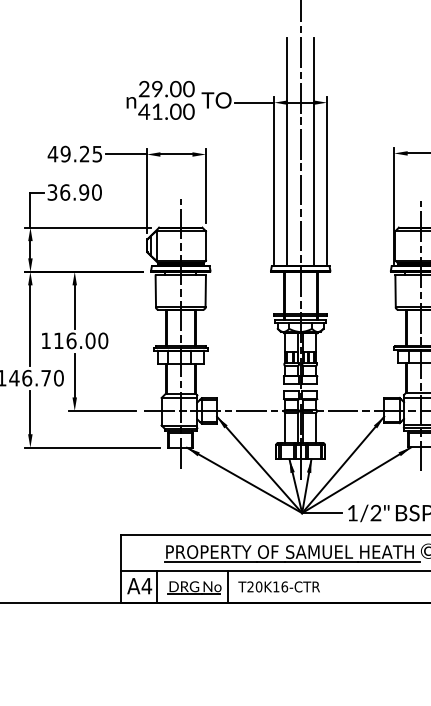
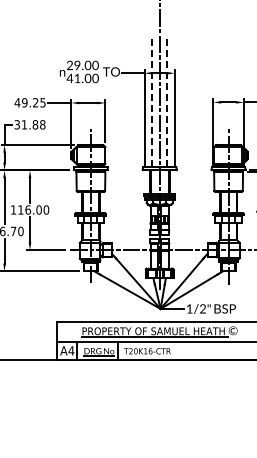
line: (288, 150) -> (152, 100), solid -> dashed
line: (314, 150) -> (167, 100), solid -> dashed
text: (80, 191) -> (33, 124), 36.90 -> 31.88

